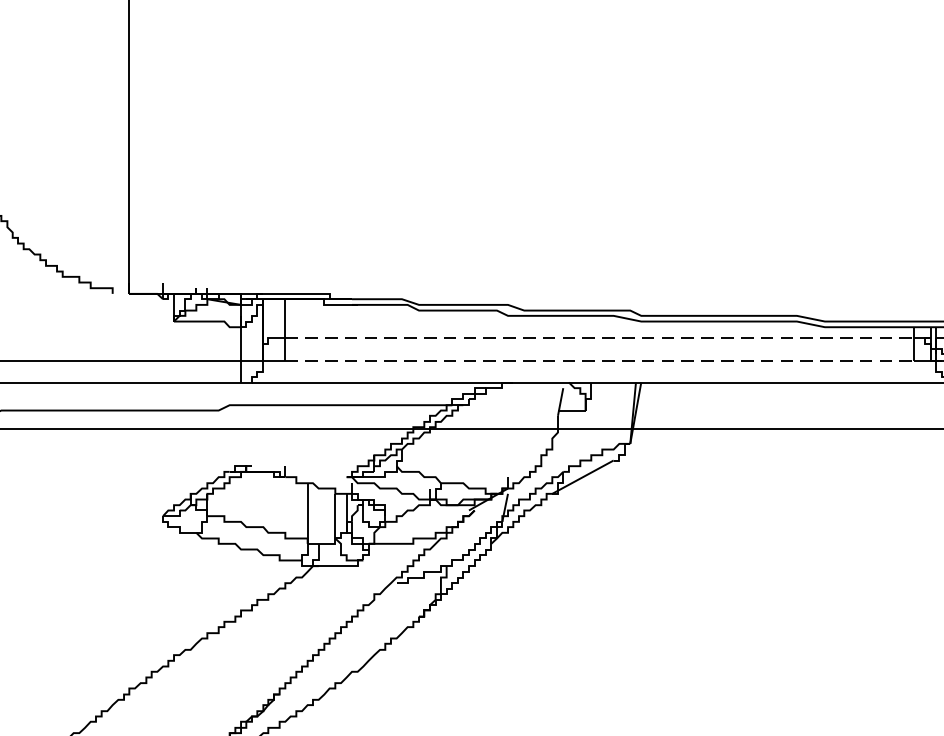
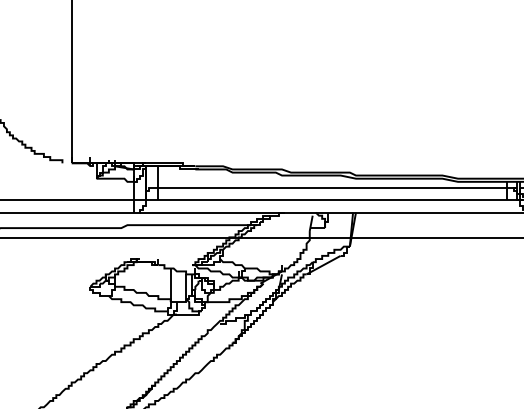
line: (598, 337) -> (332, 187), dashed -> solid
line: (598, 360) -> (332, 200), dashed -> solid

